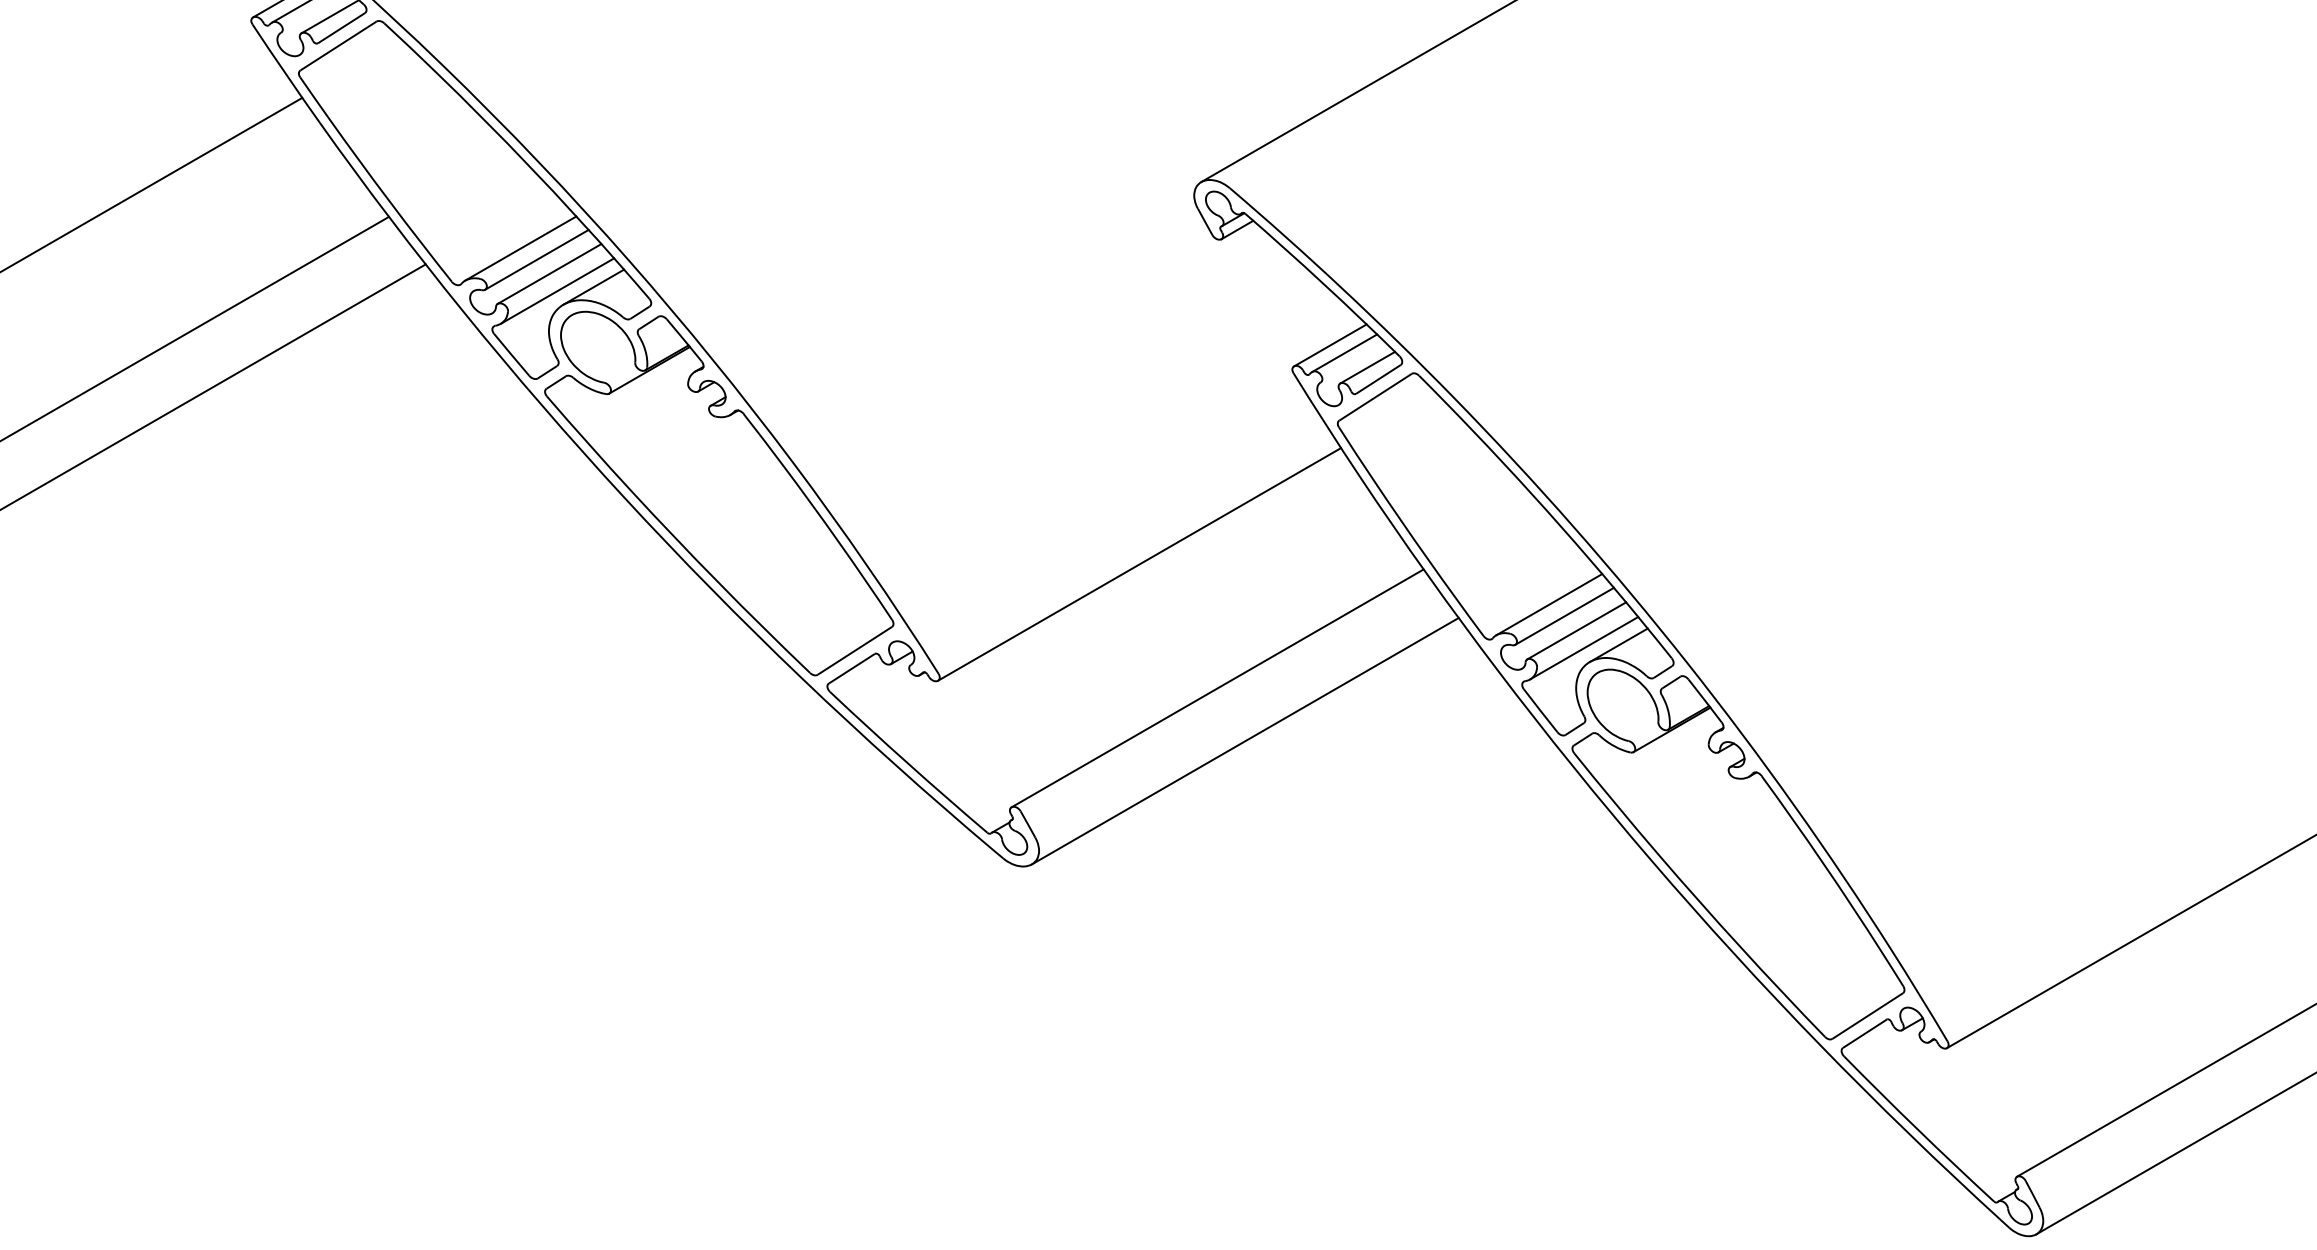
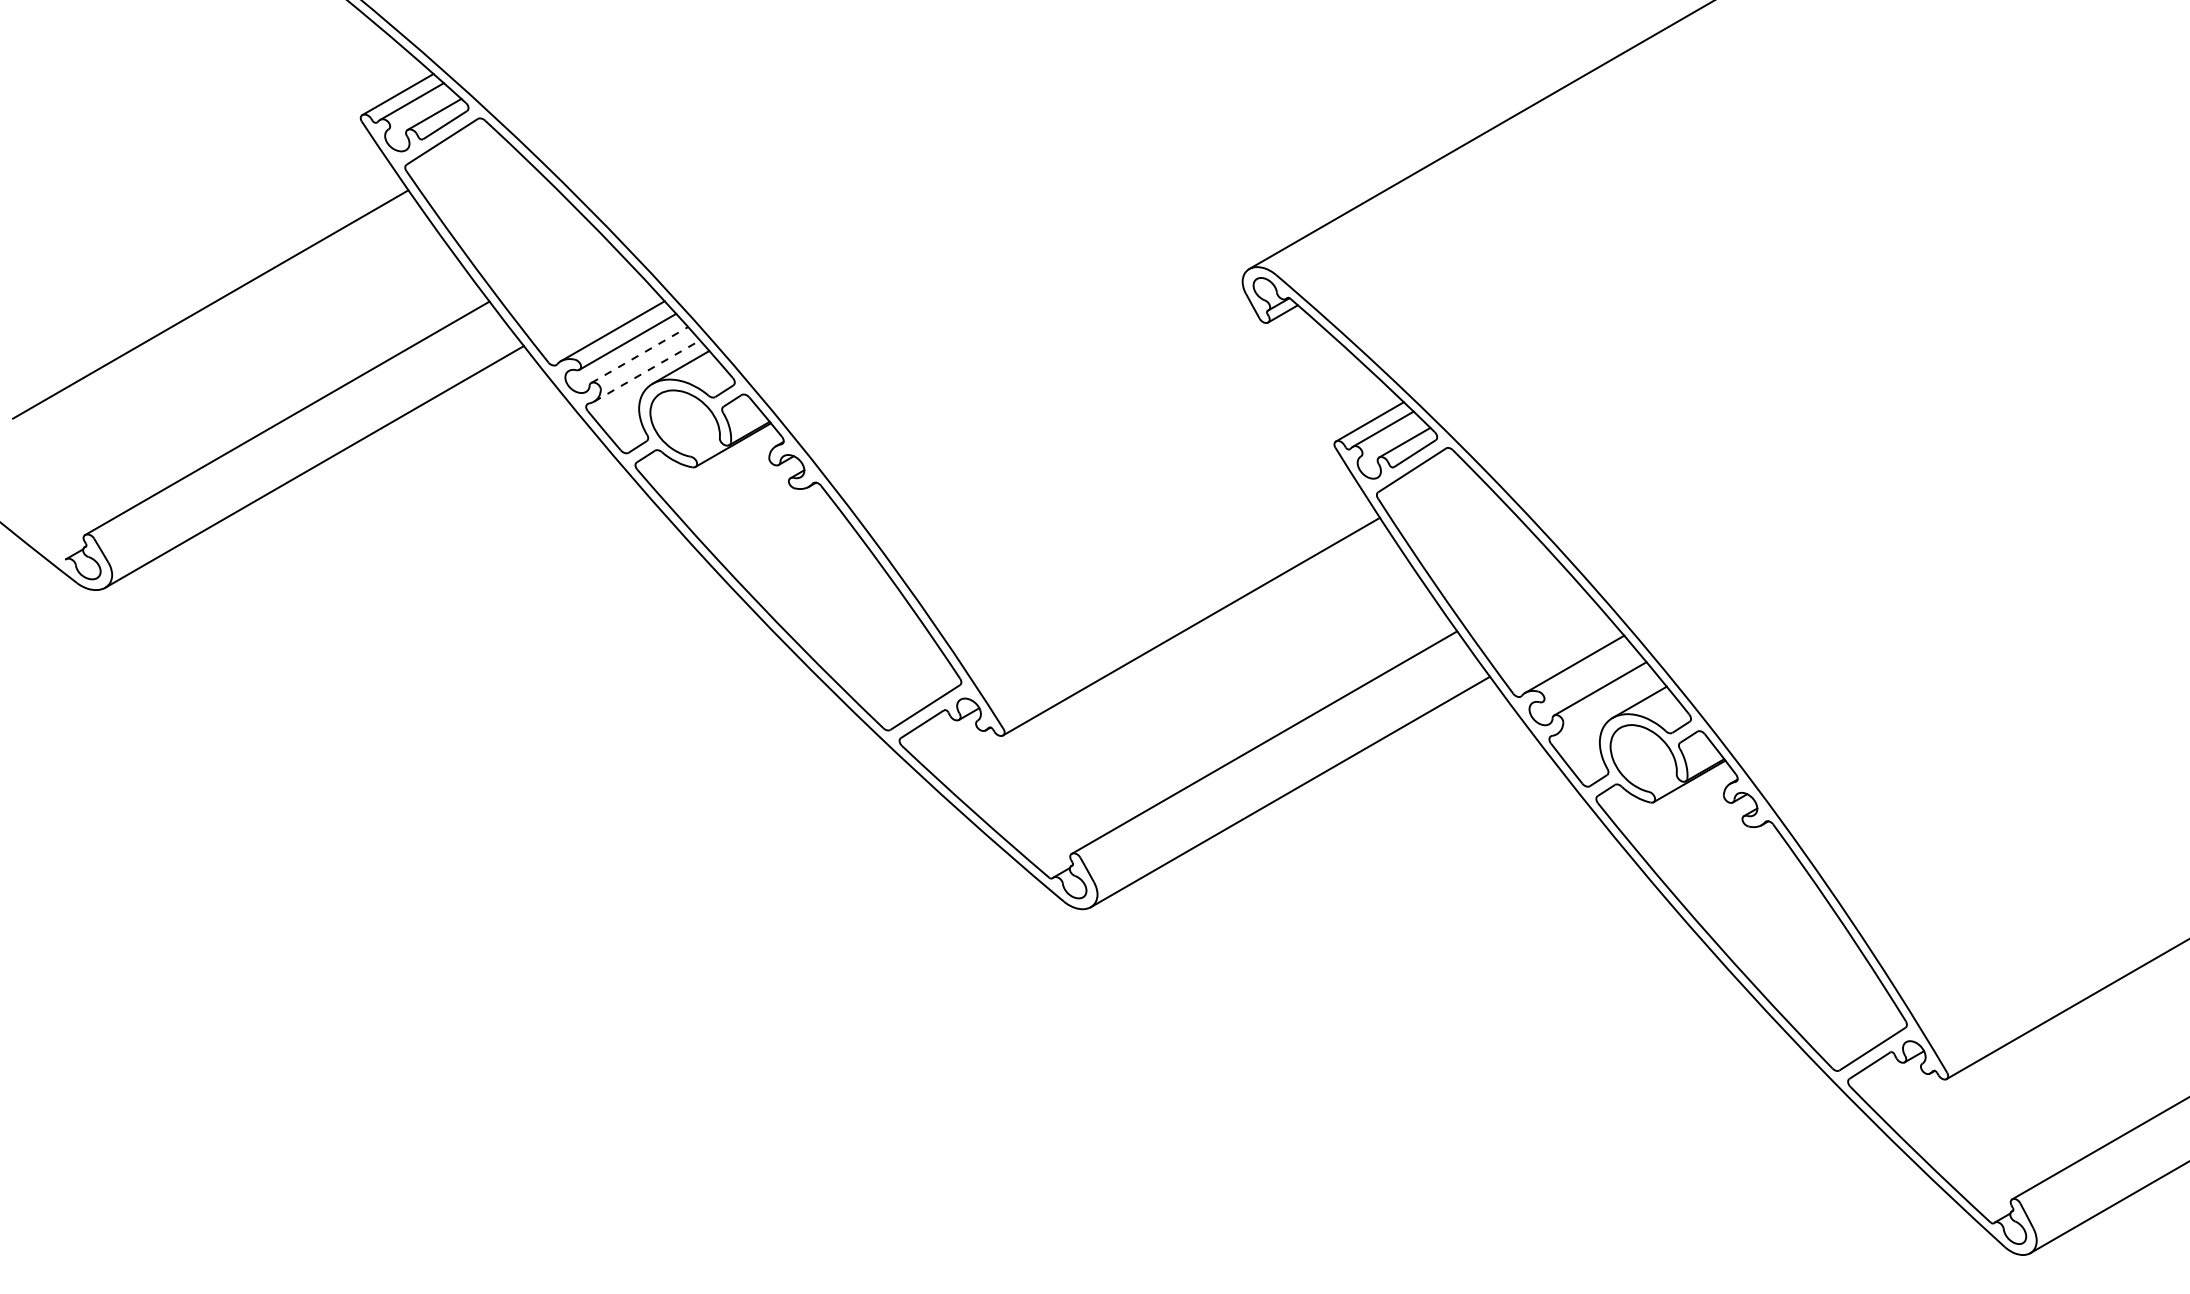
line: (549, 274) -> (639, 355), solid -> dashed
line: (557, 290) -> (647, 370), solid -> dashed
line: (1564, 615) -> (1588, 674), removed
line: (1583, 647) -> (1606, 704), removed

